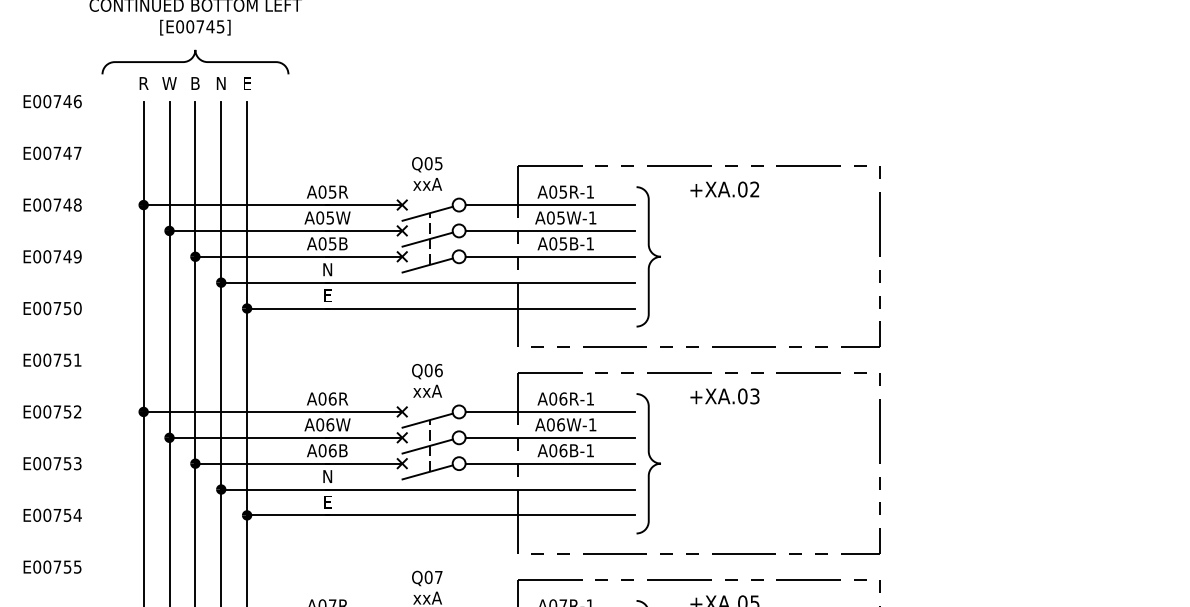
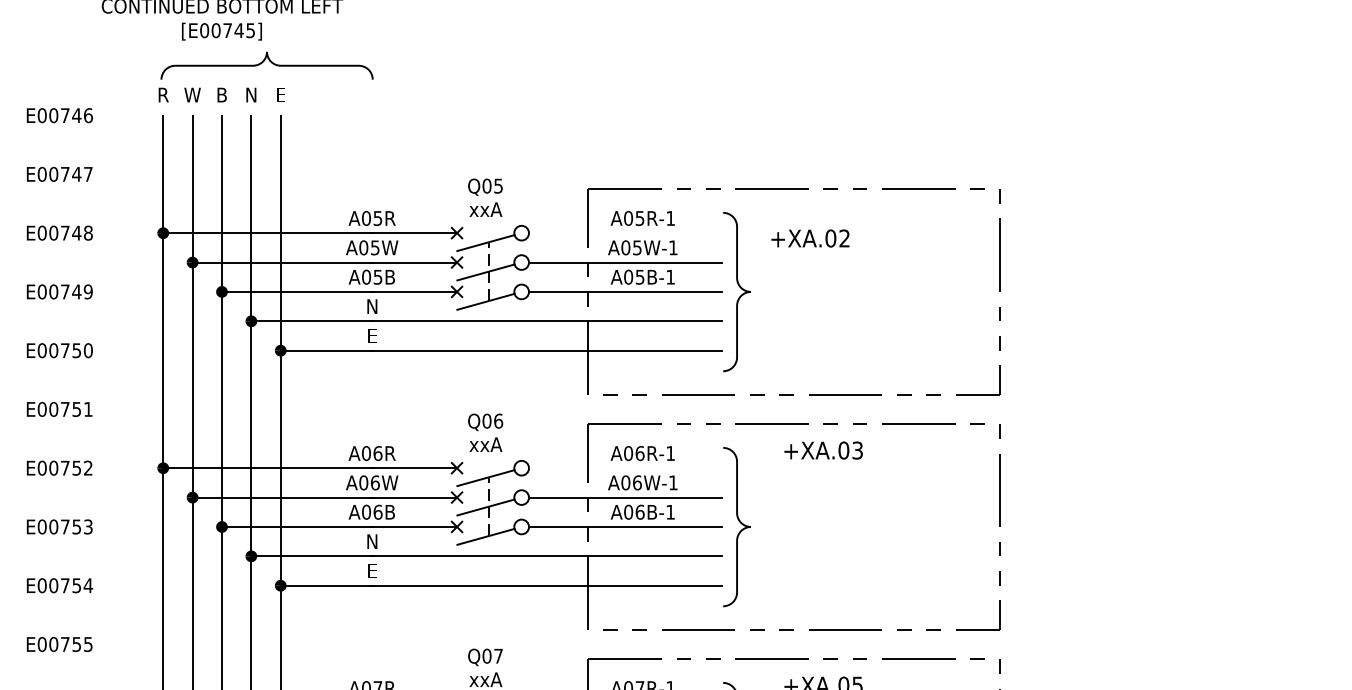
curve: (192, 59) -> (263, 62), moved
text: (724, 189) -> (810, 238), moved
line: (550, 205) -> (625, 233), removed
line: (550, 412) -> (625, 468), removed

